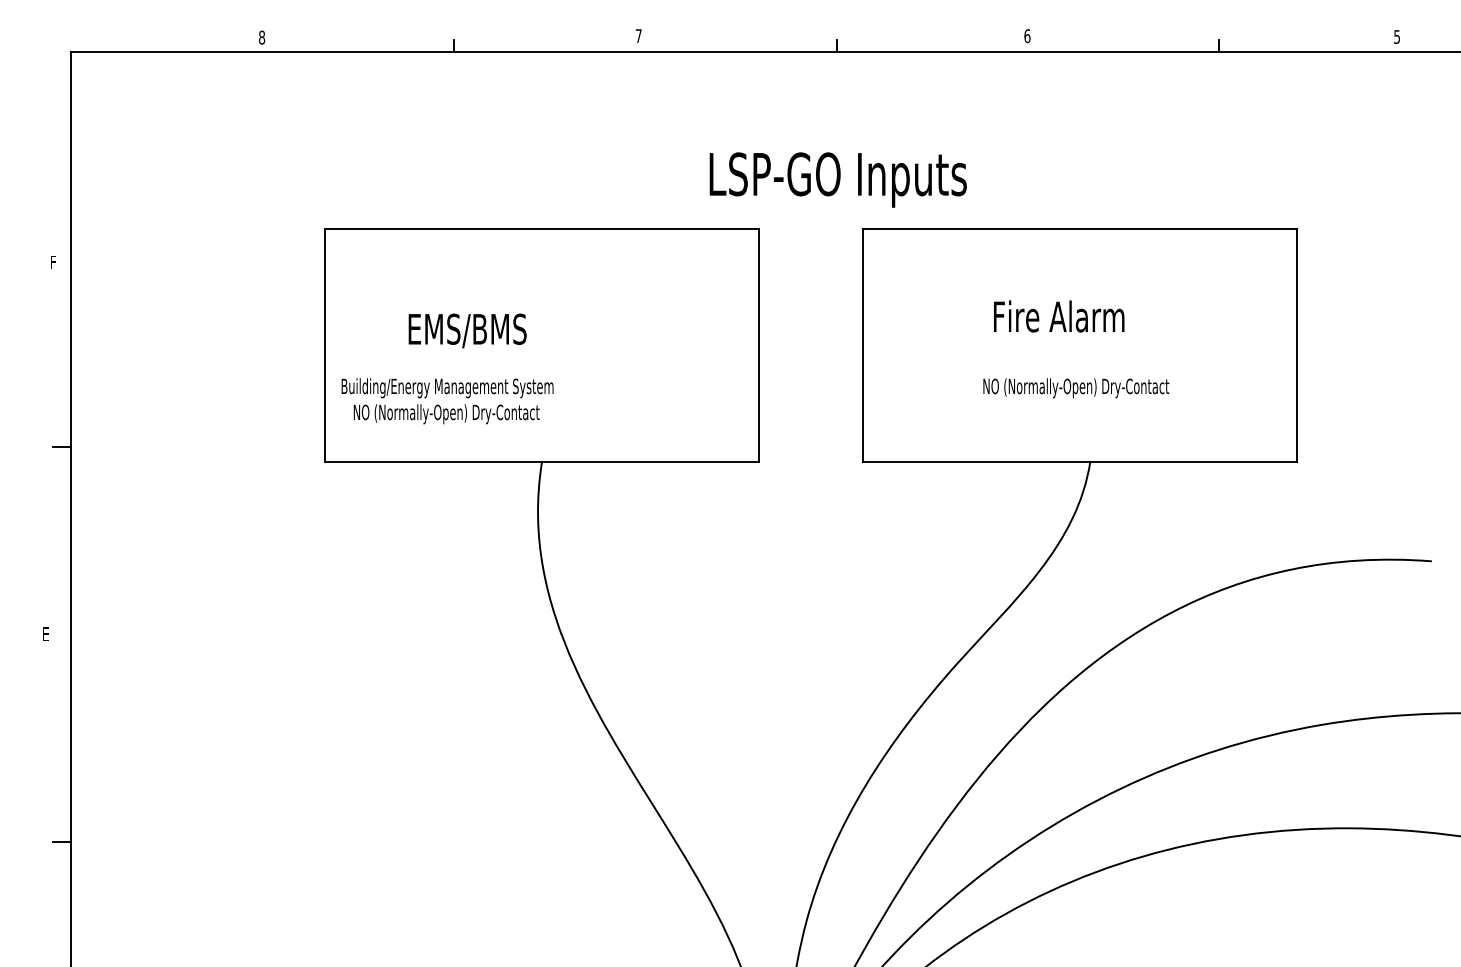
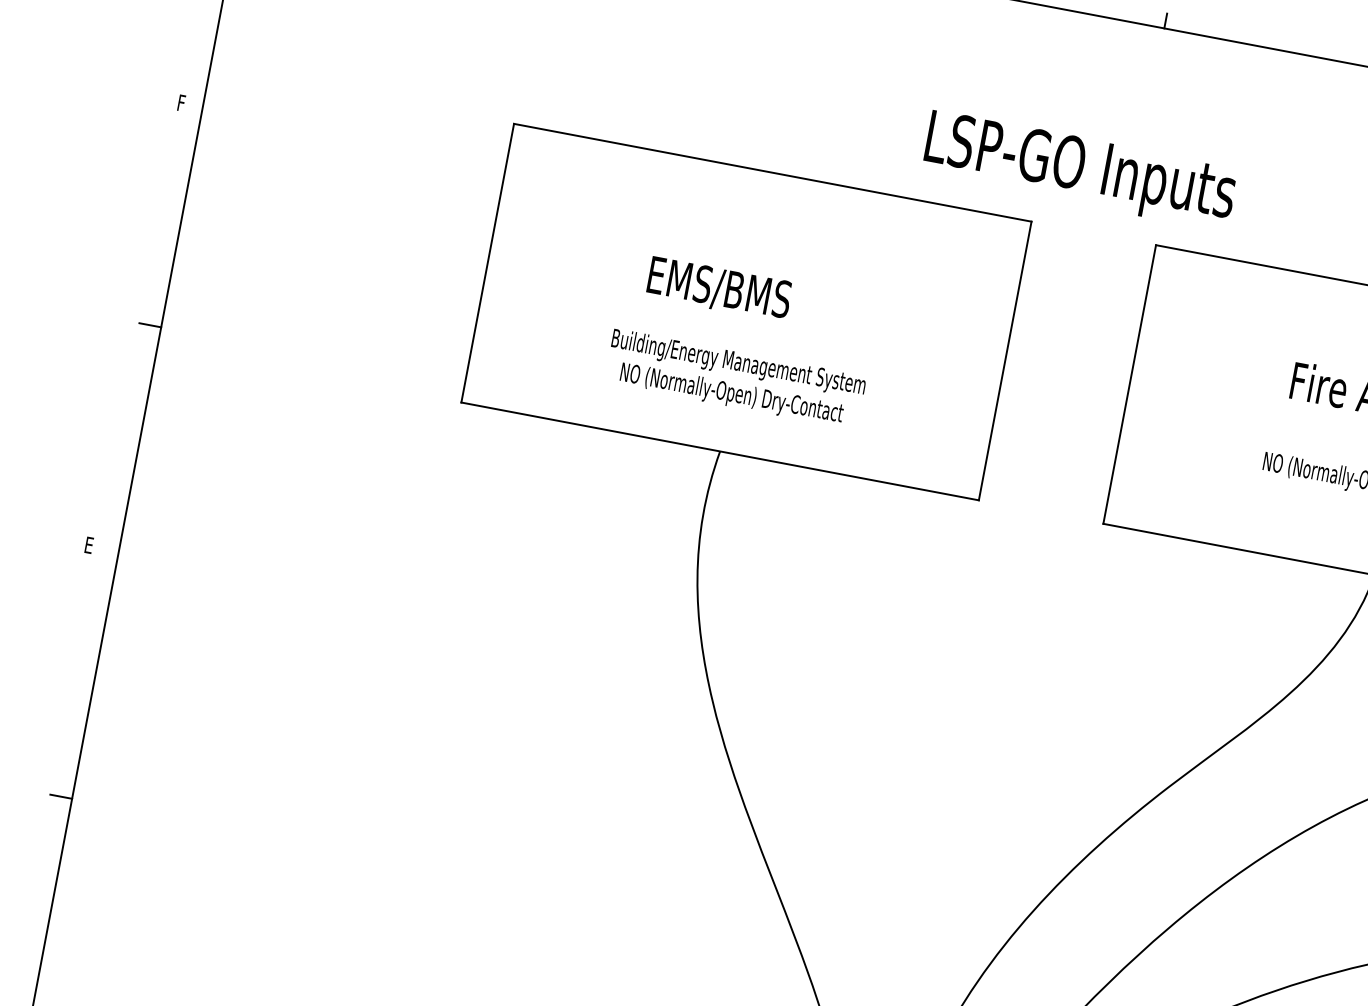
text: (837, 179) -> (1079, 170), moved
text: (467, 330) -> (719, 288), moved
text: (447, 401) -> (735, 379), moved

